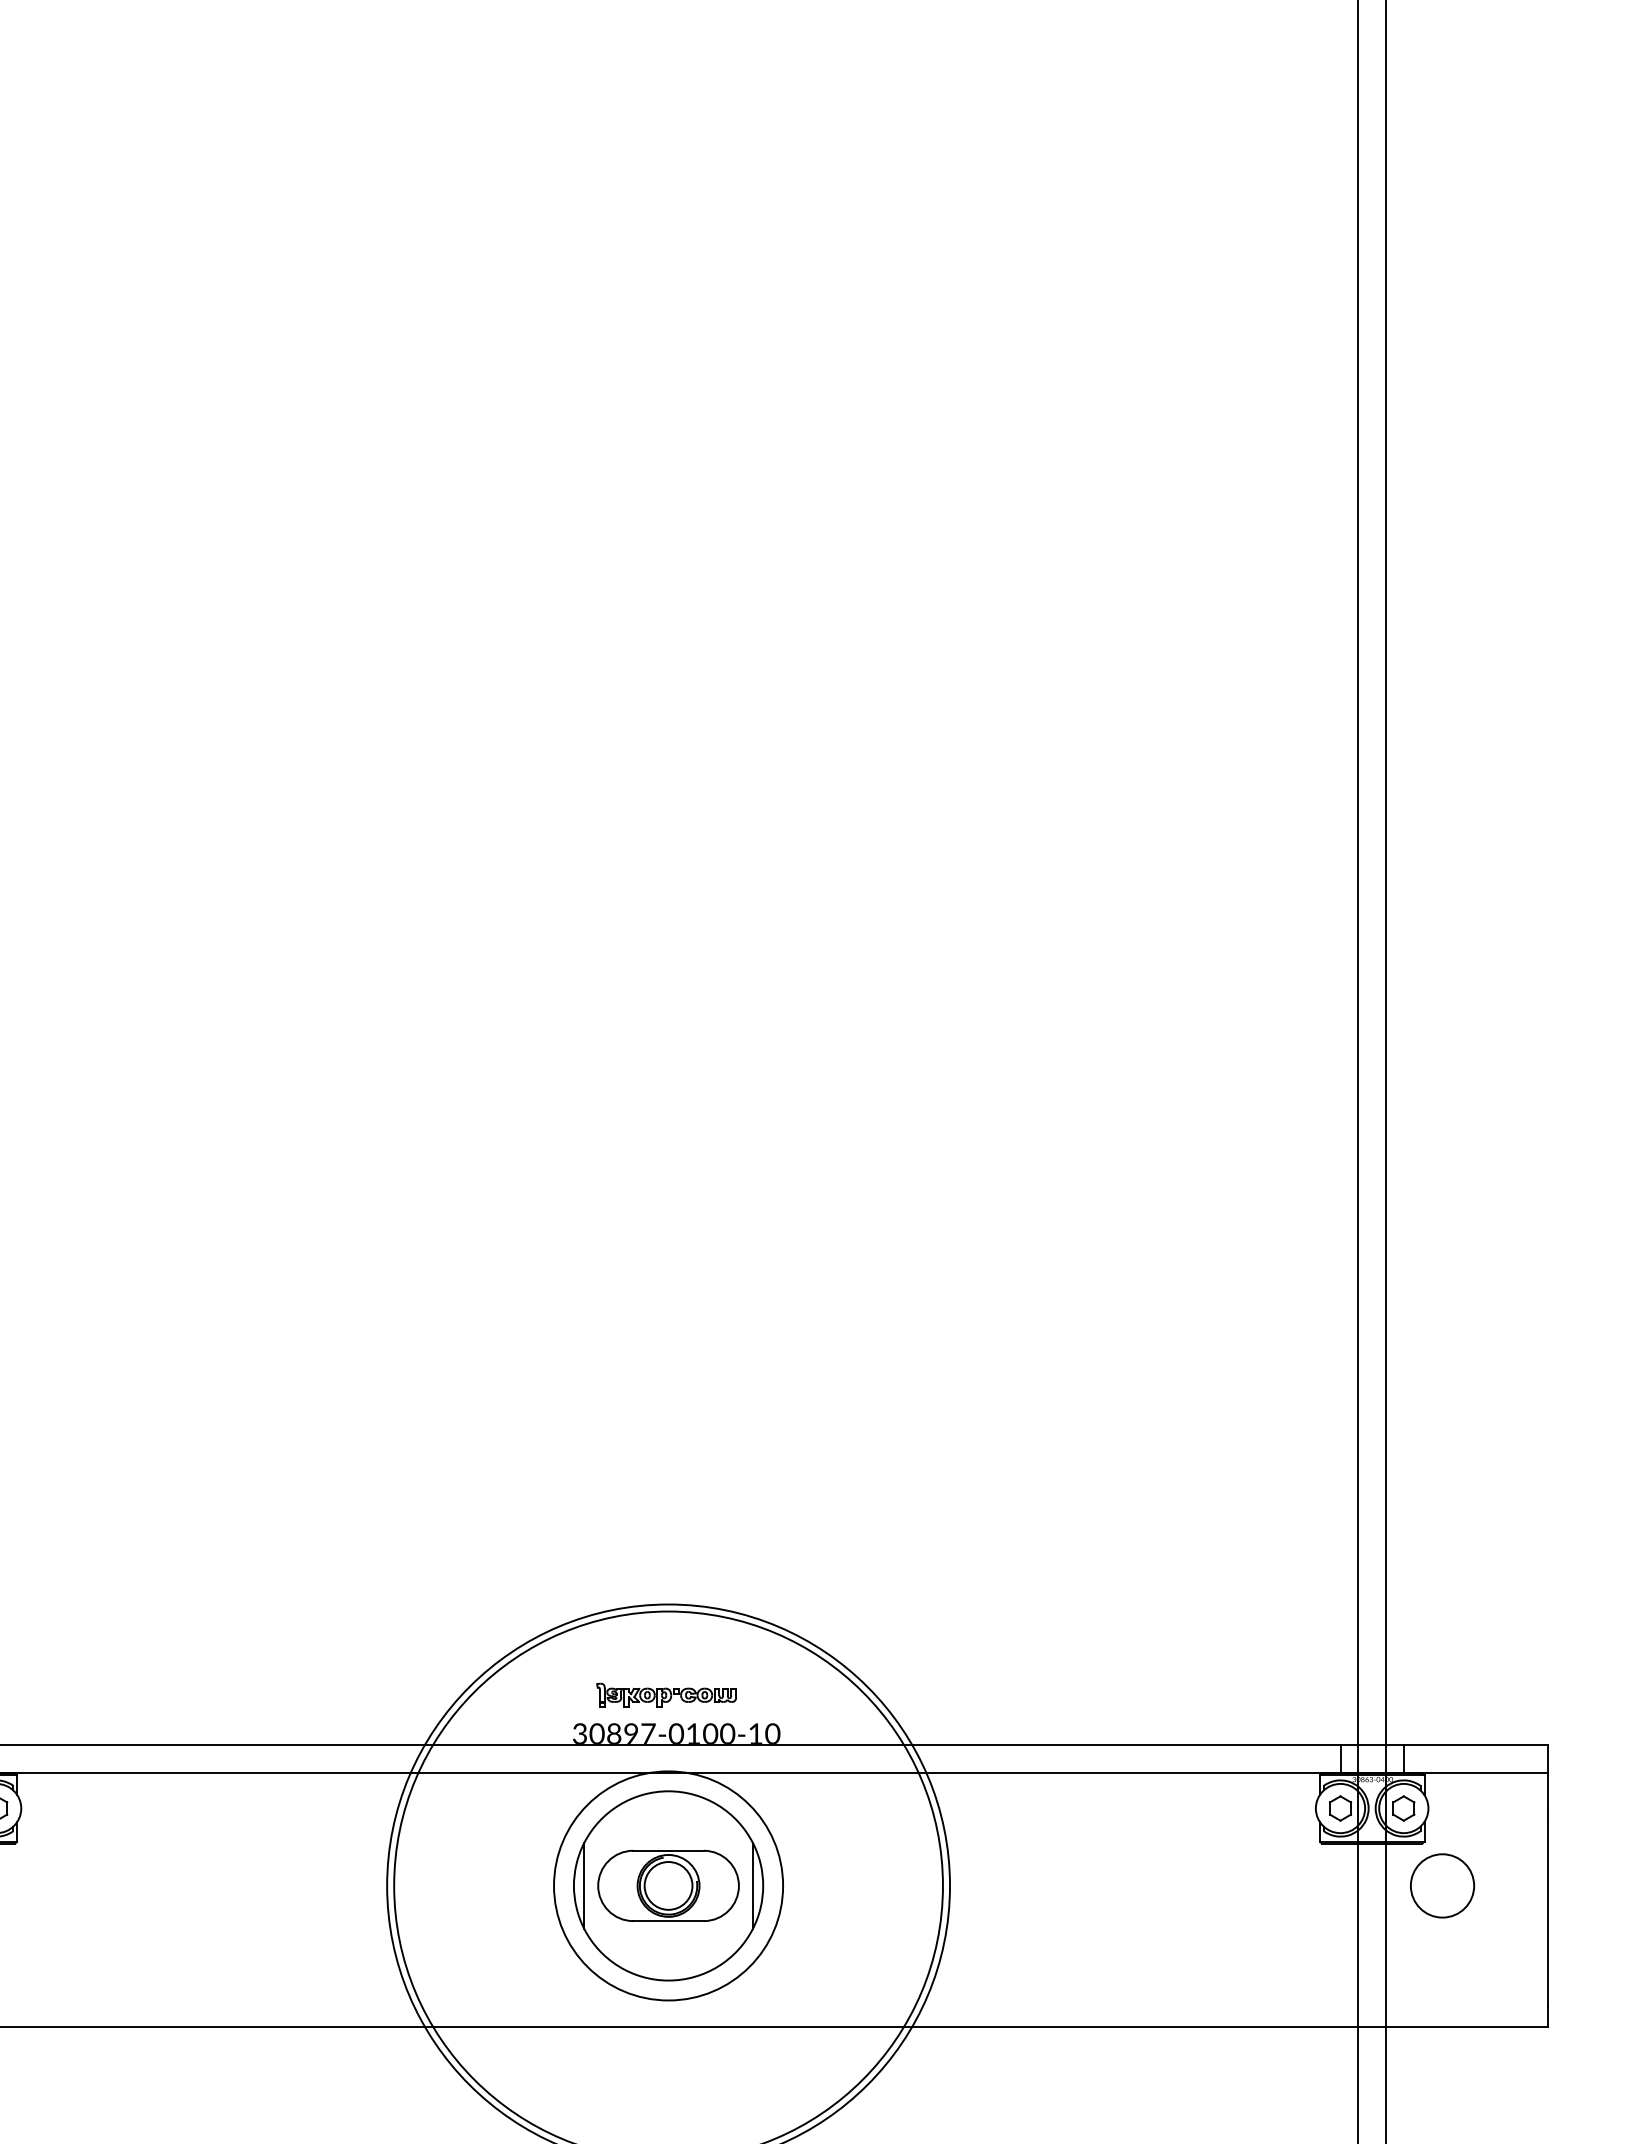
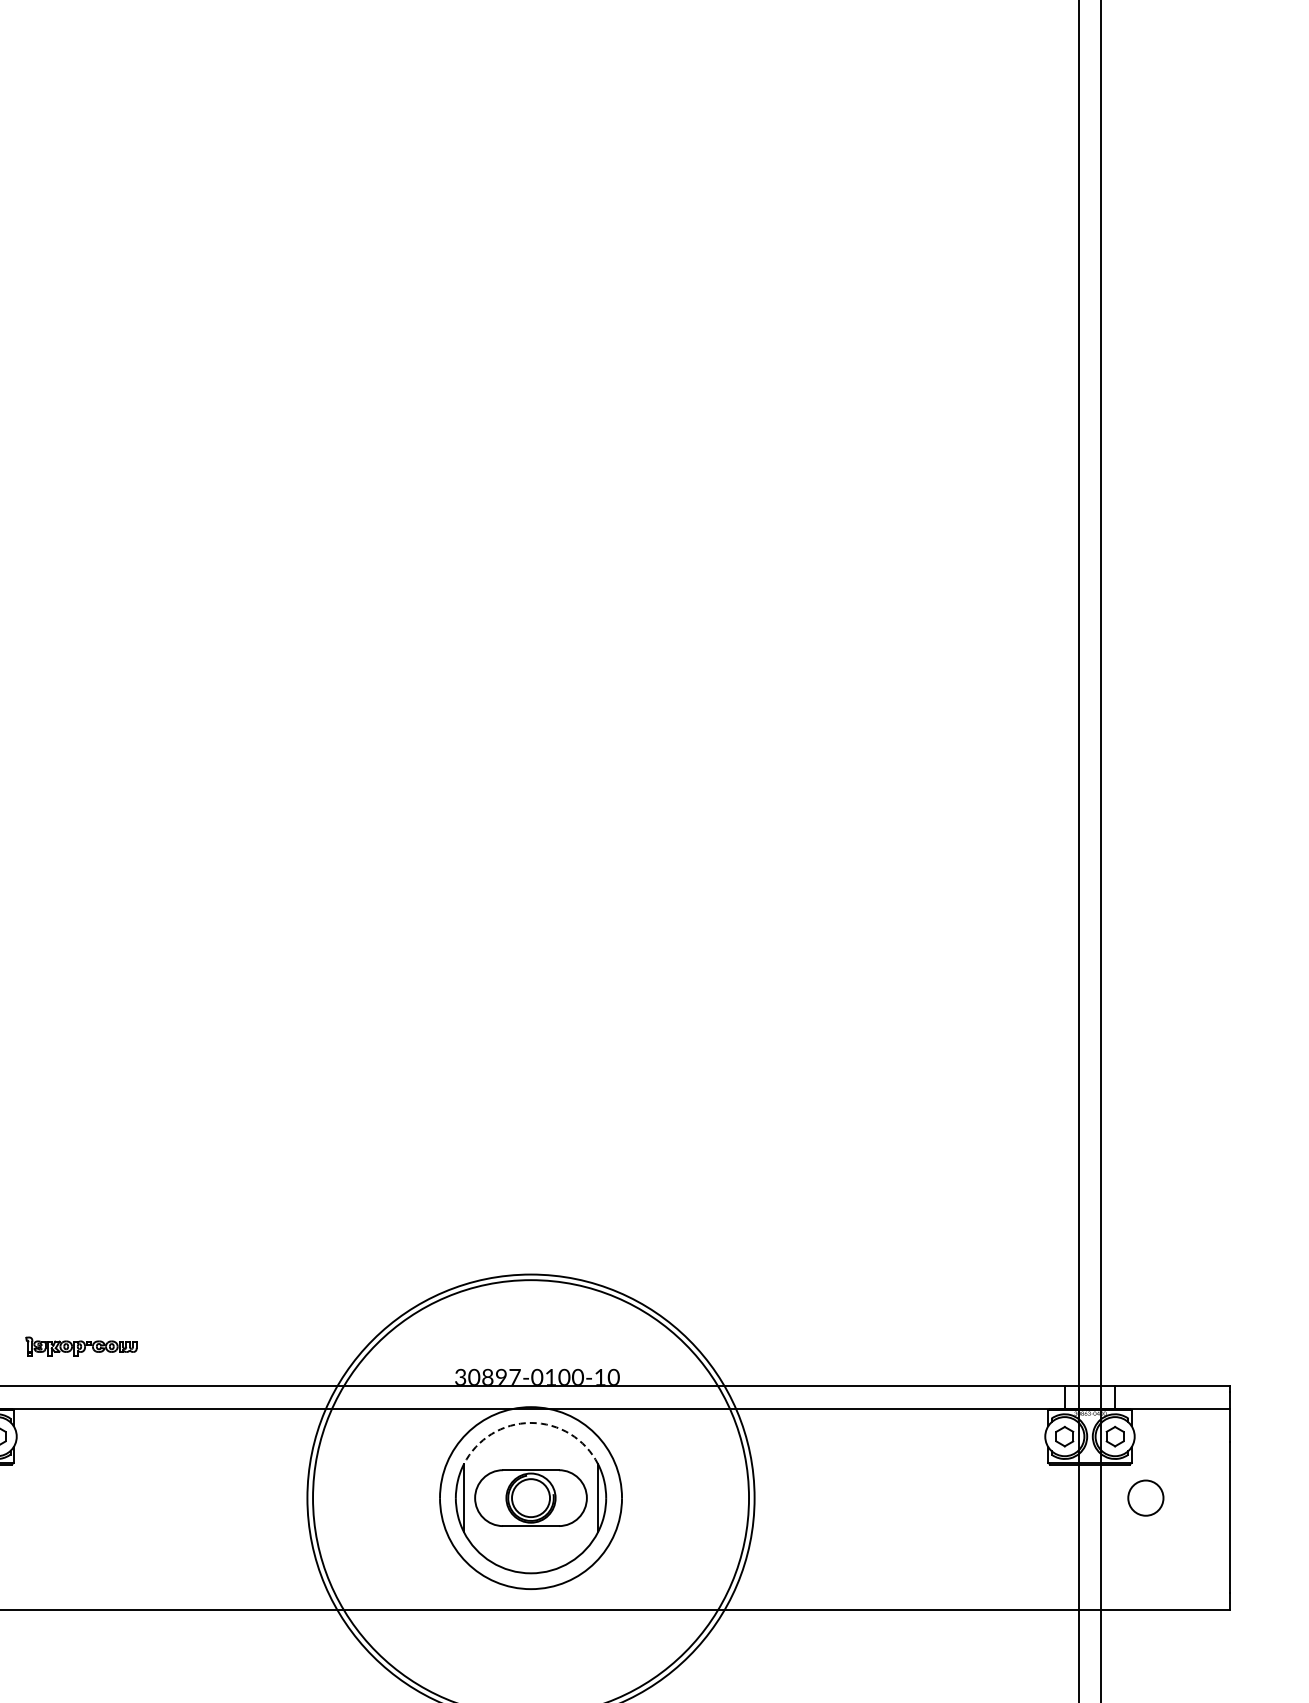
part: (666, 1695) -> (81, 1346), moved
arc: (669, 1790) -> (531, 1422), solid -> dashed
circle: (1442, 1886) -> (1145, 1498), size x0.7

